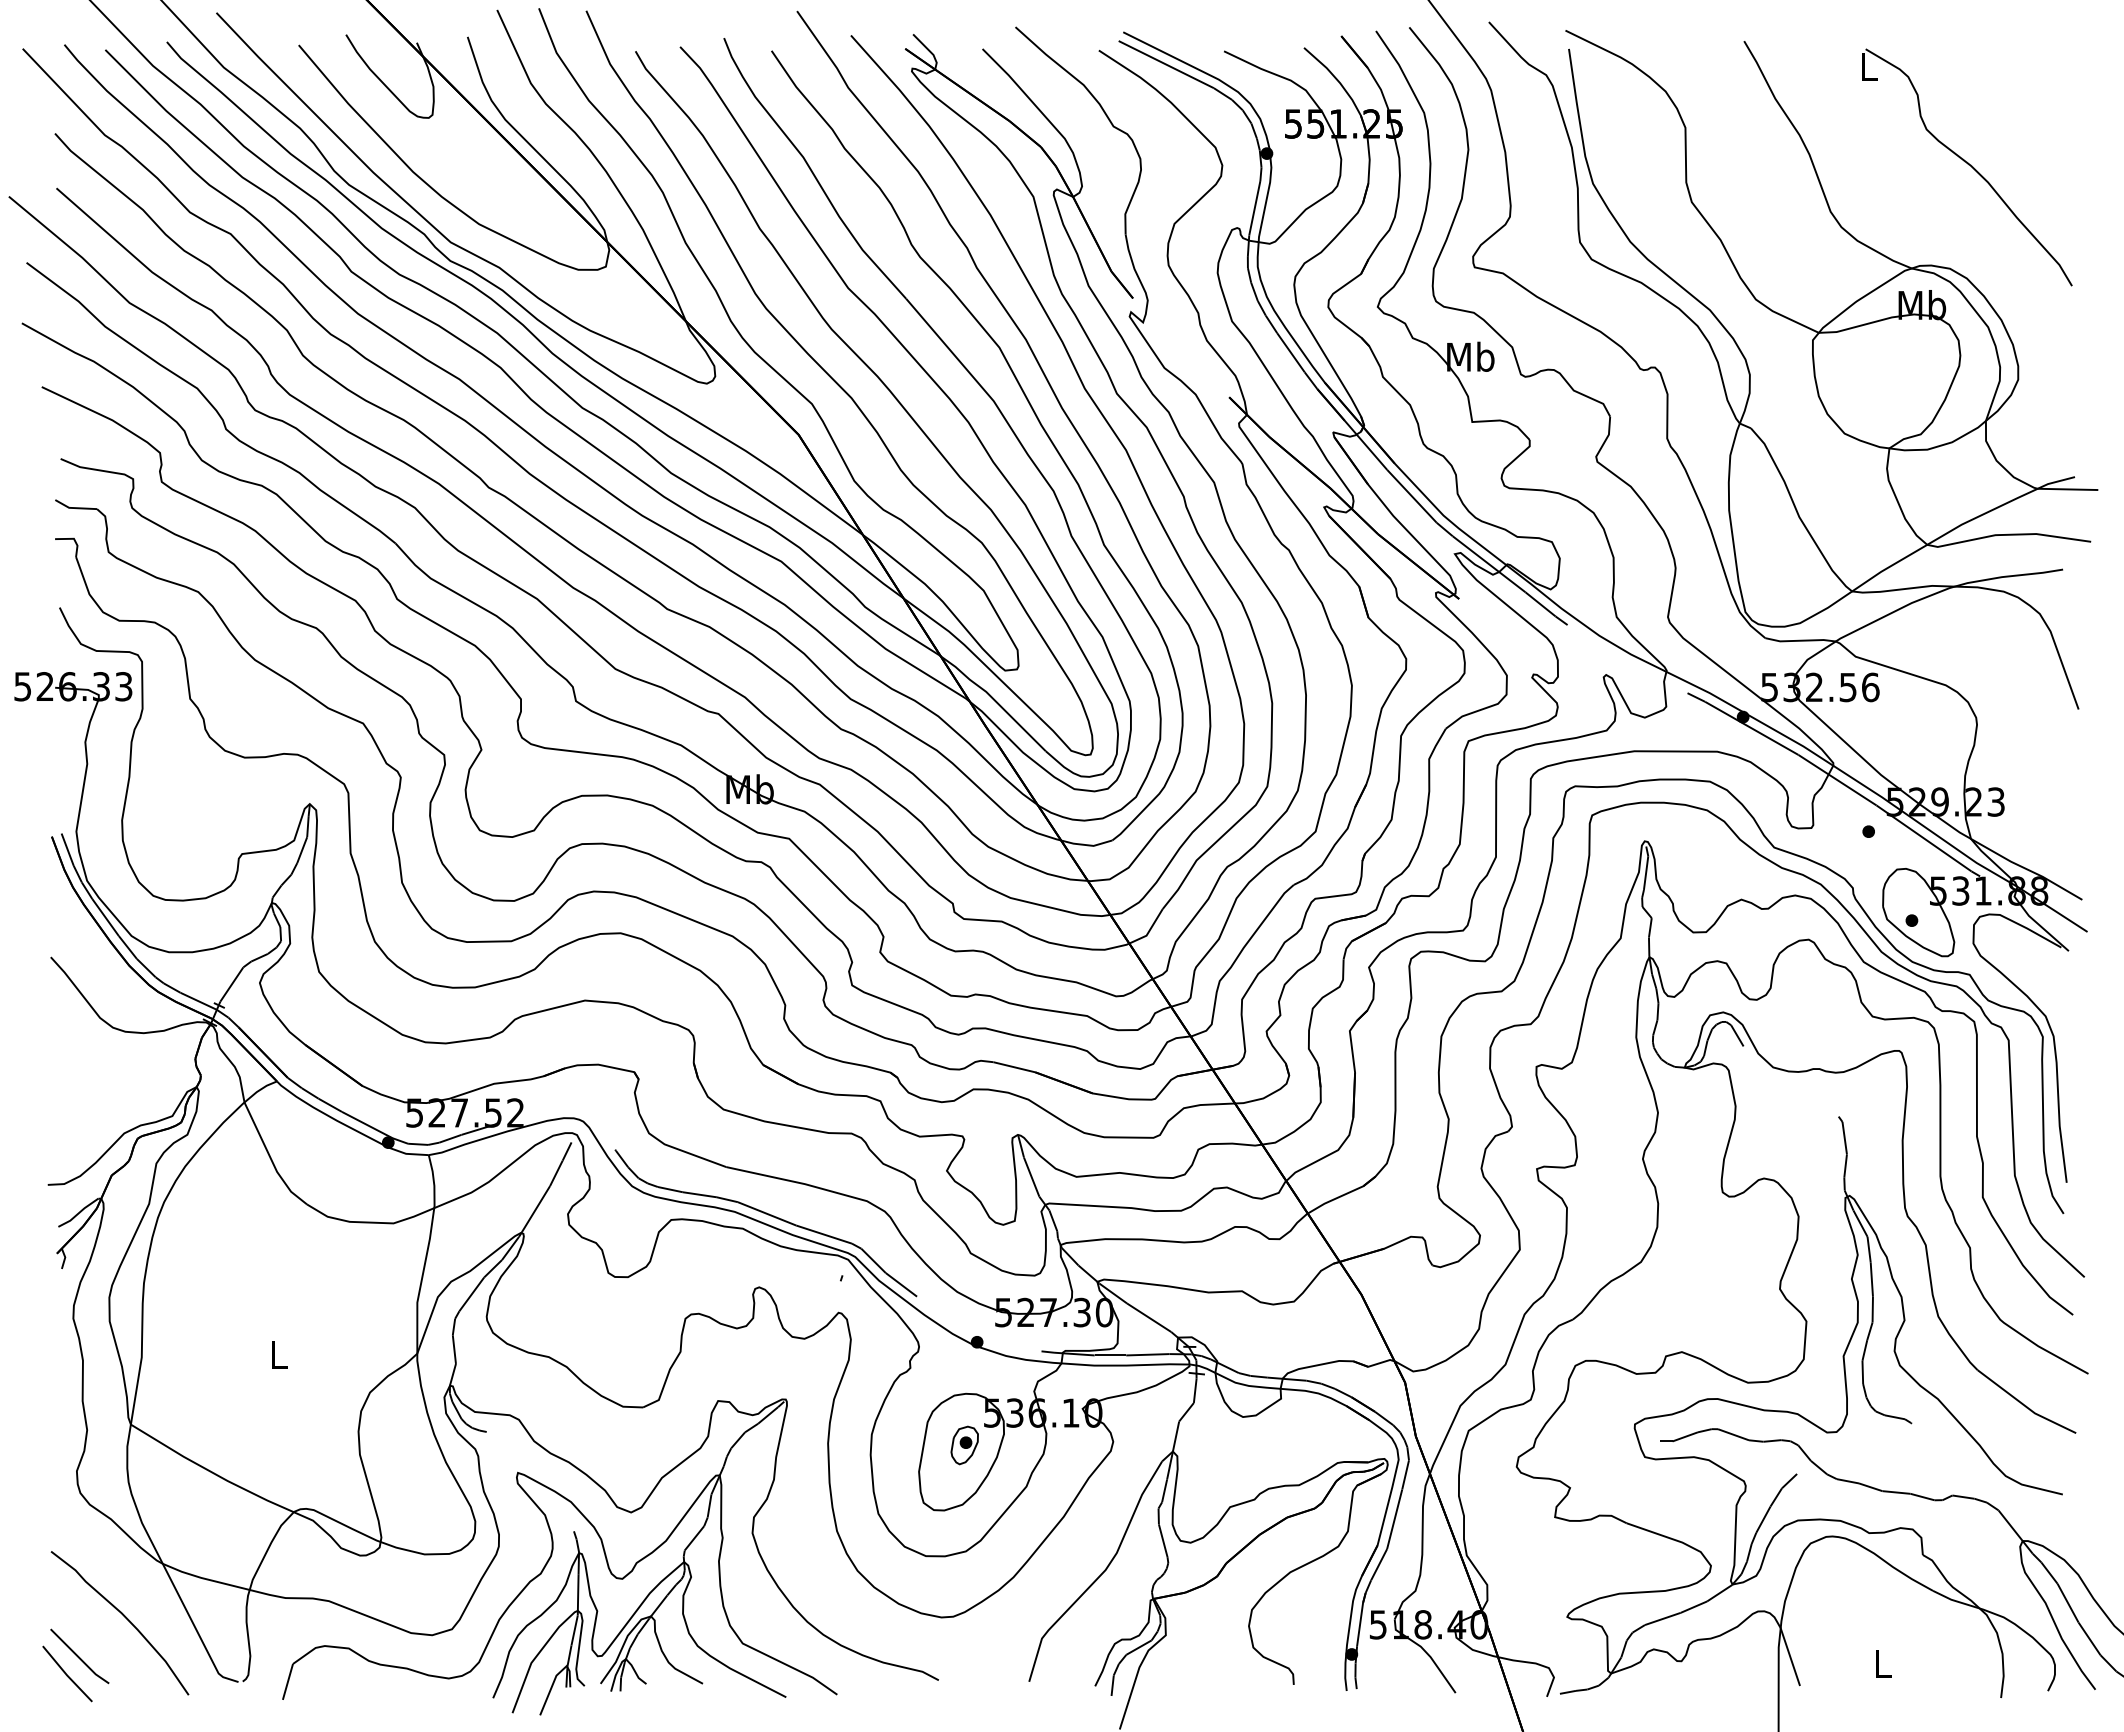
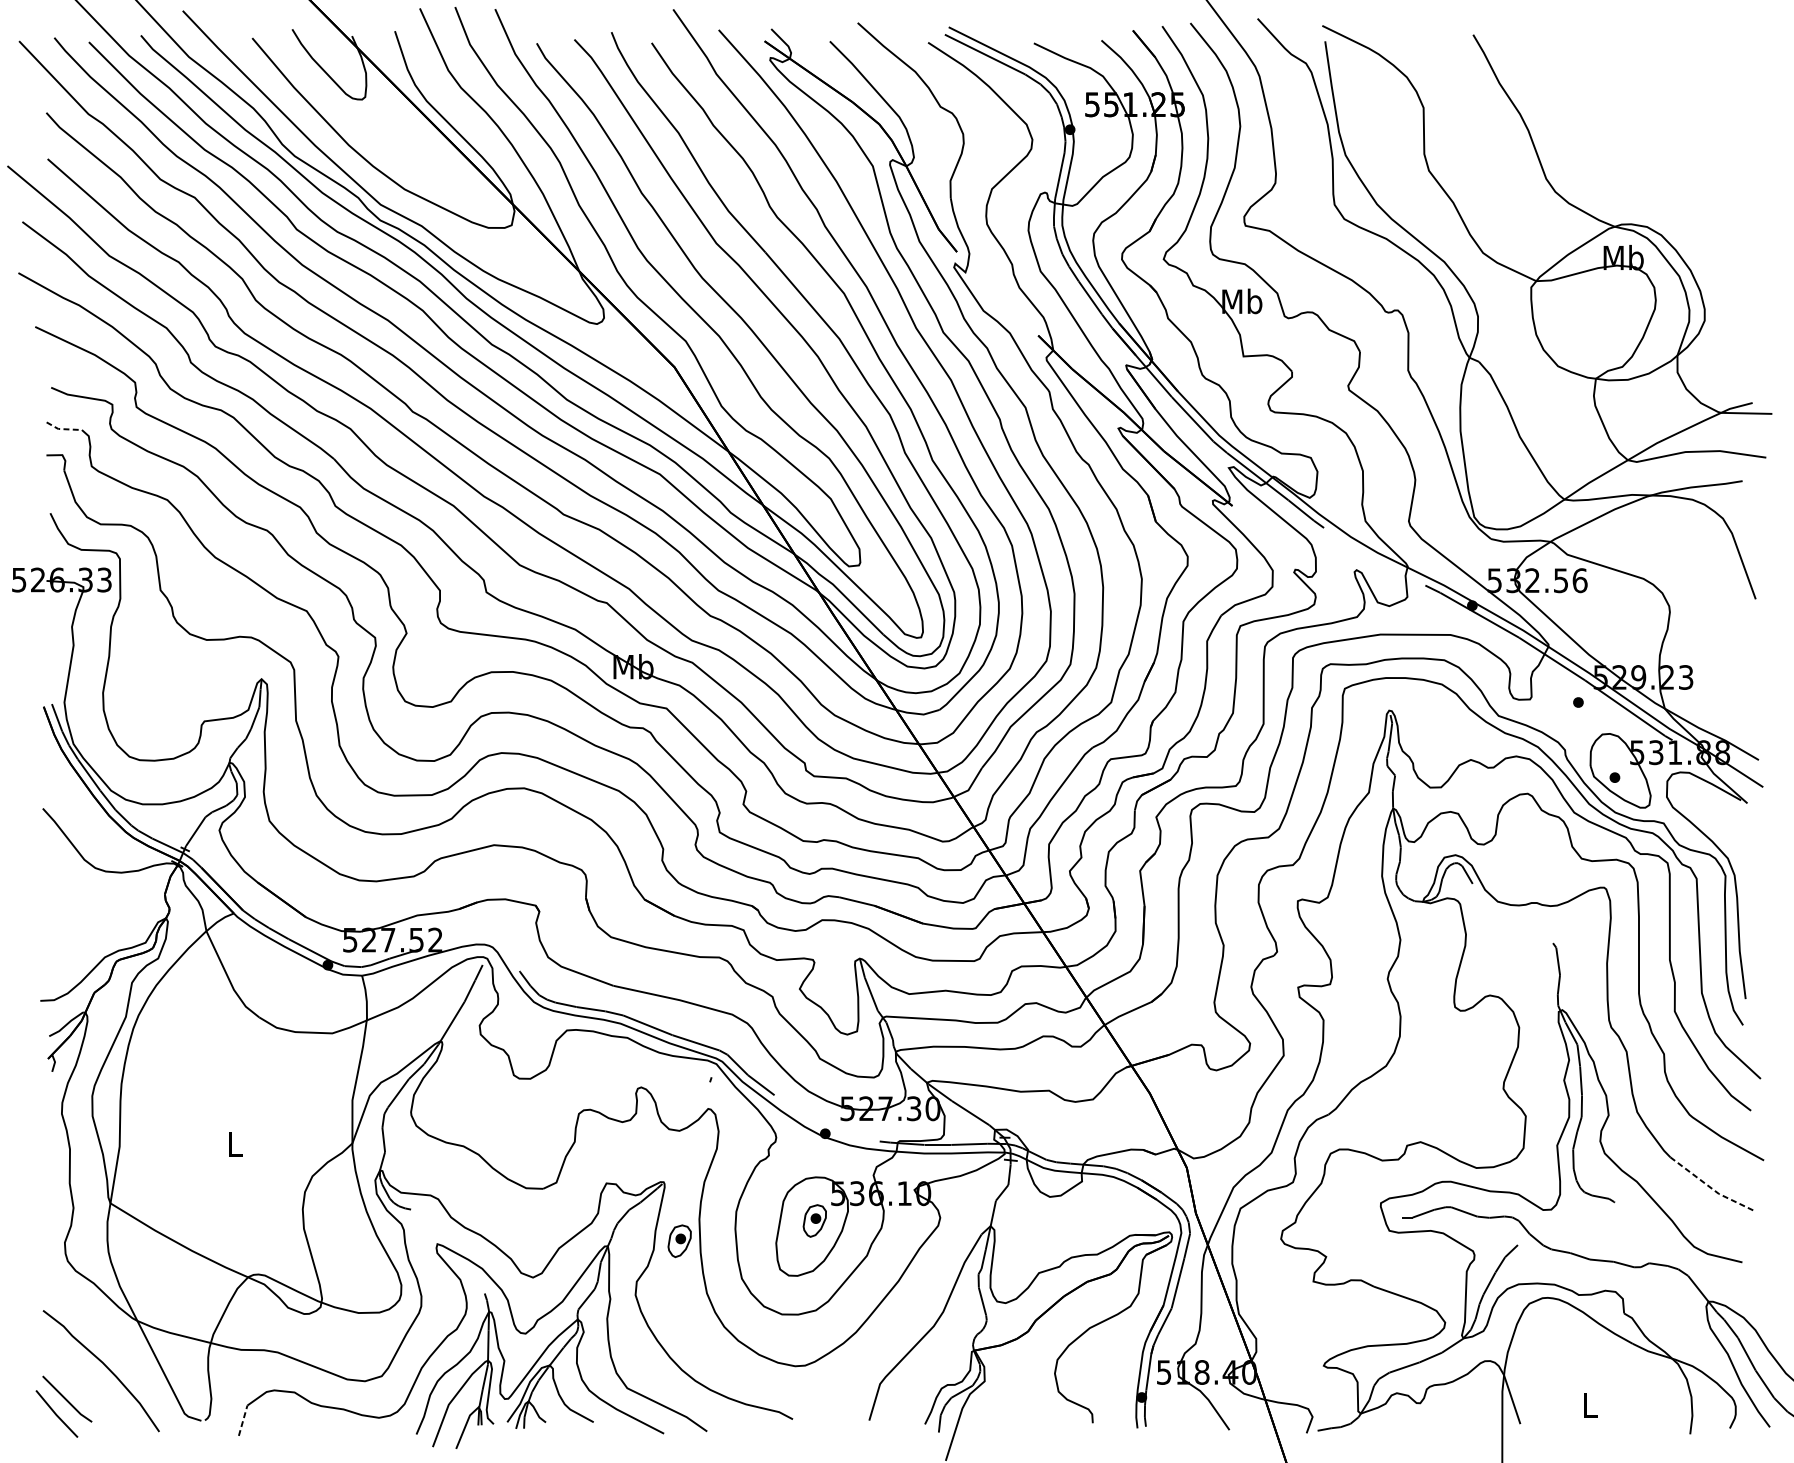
part: (1967, 167) -> (1661, 141), removed
line: (75, 508) -> (63, 429), solid -> dashed
line: (2025, 1406) -> (1710, 1188), solid -> dashed
part: (804, 1469) -> (679, 1241), added
line: (287, 1681) -> (242, 1420), solid -> dashed

